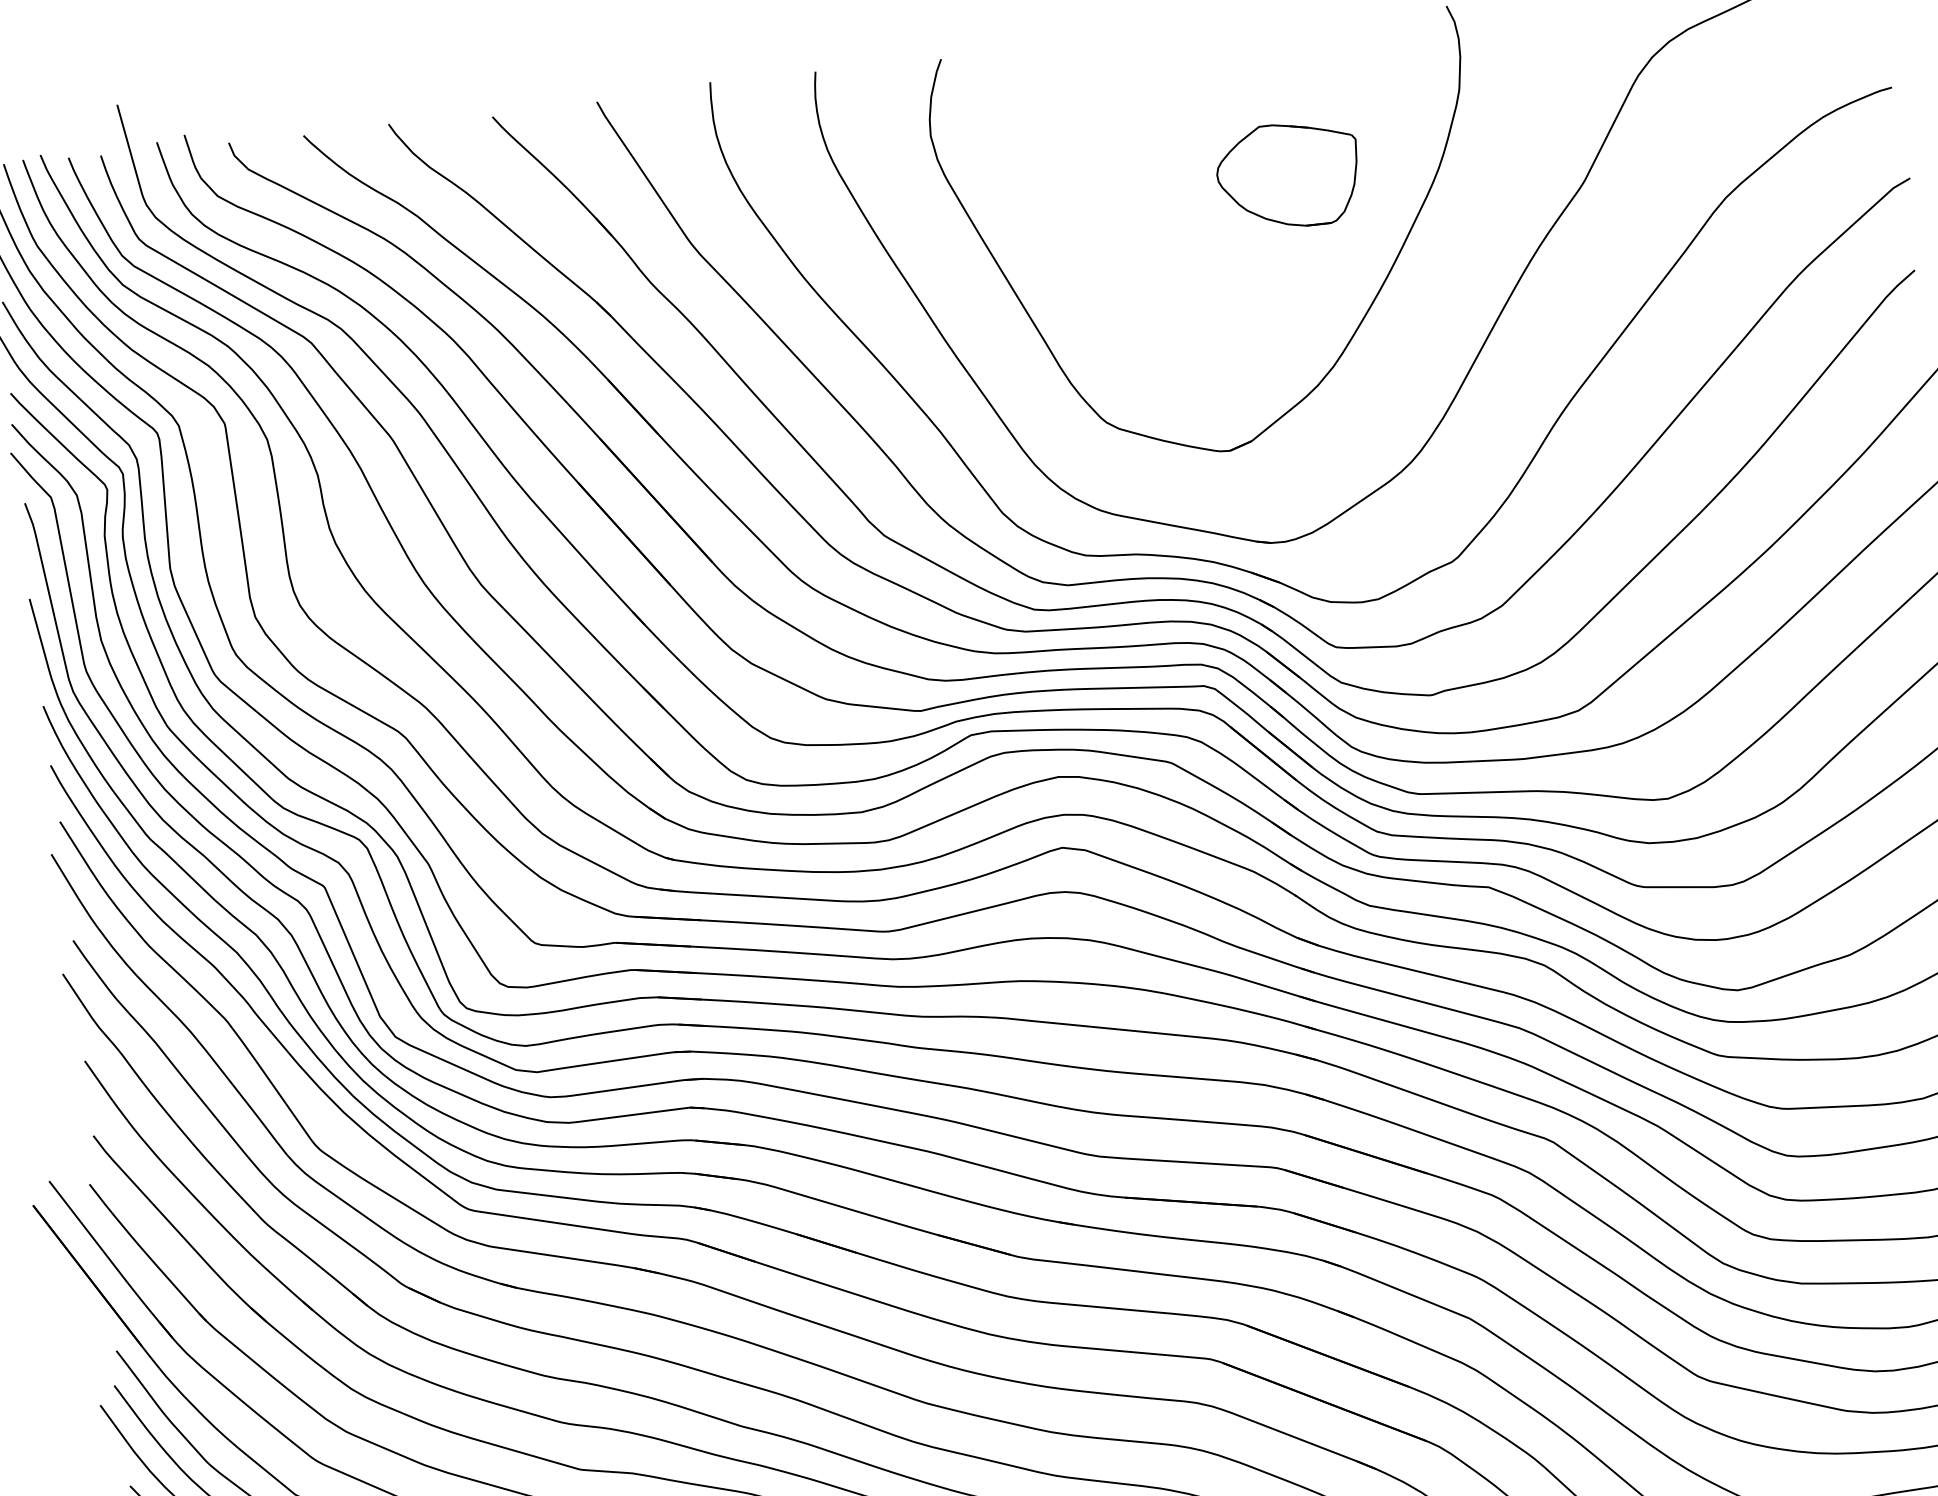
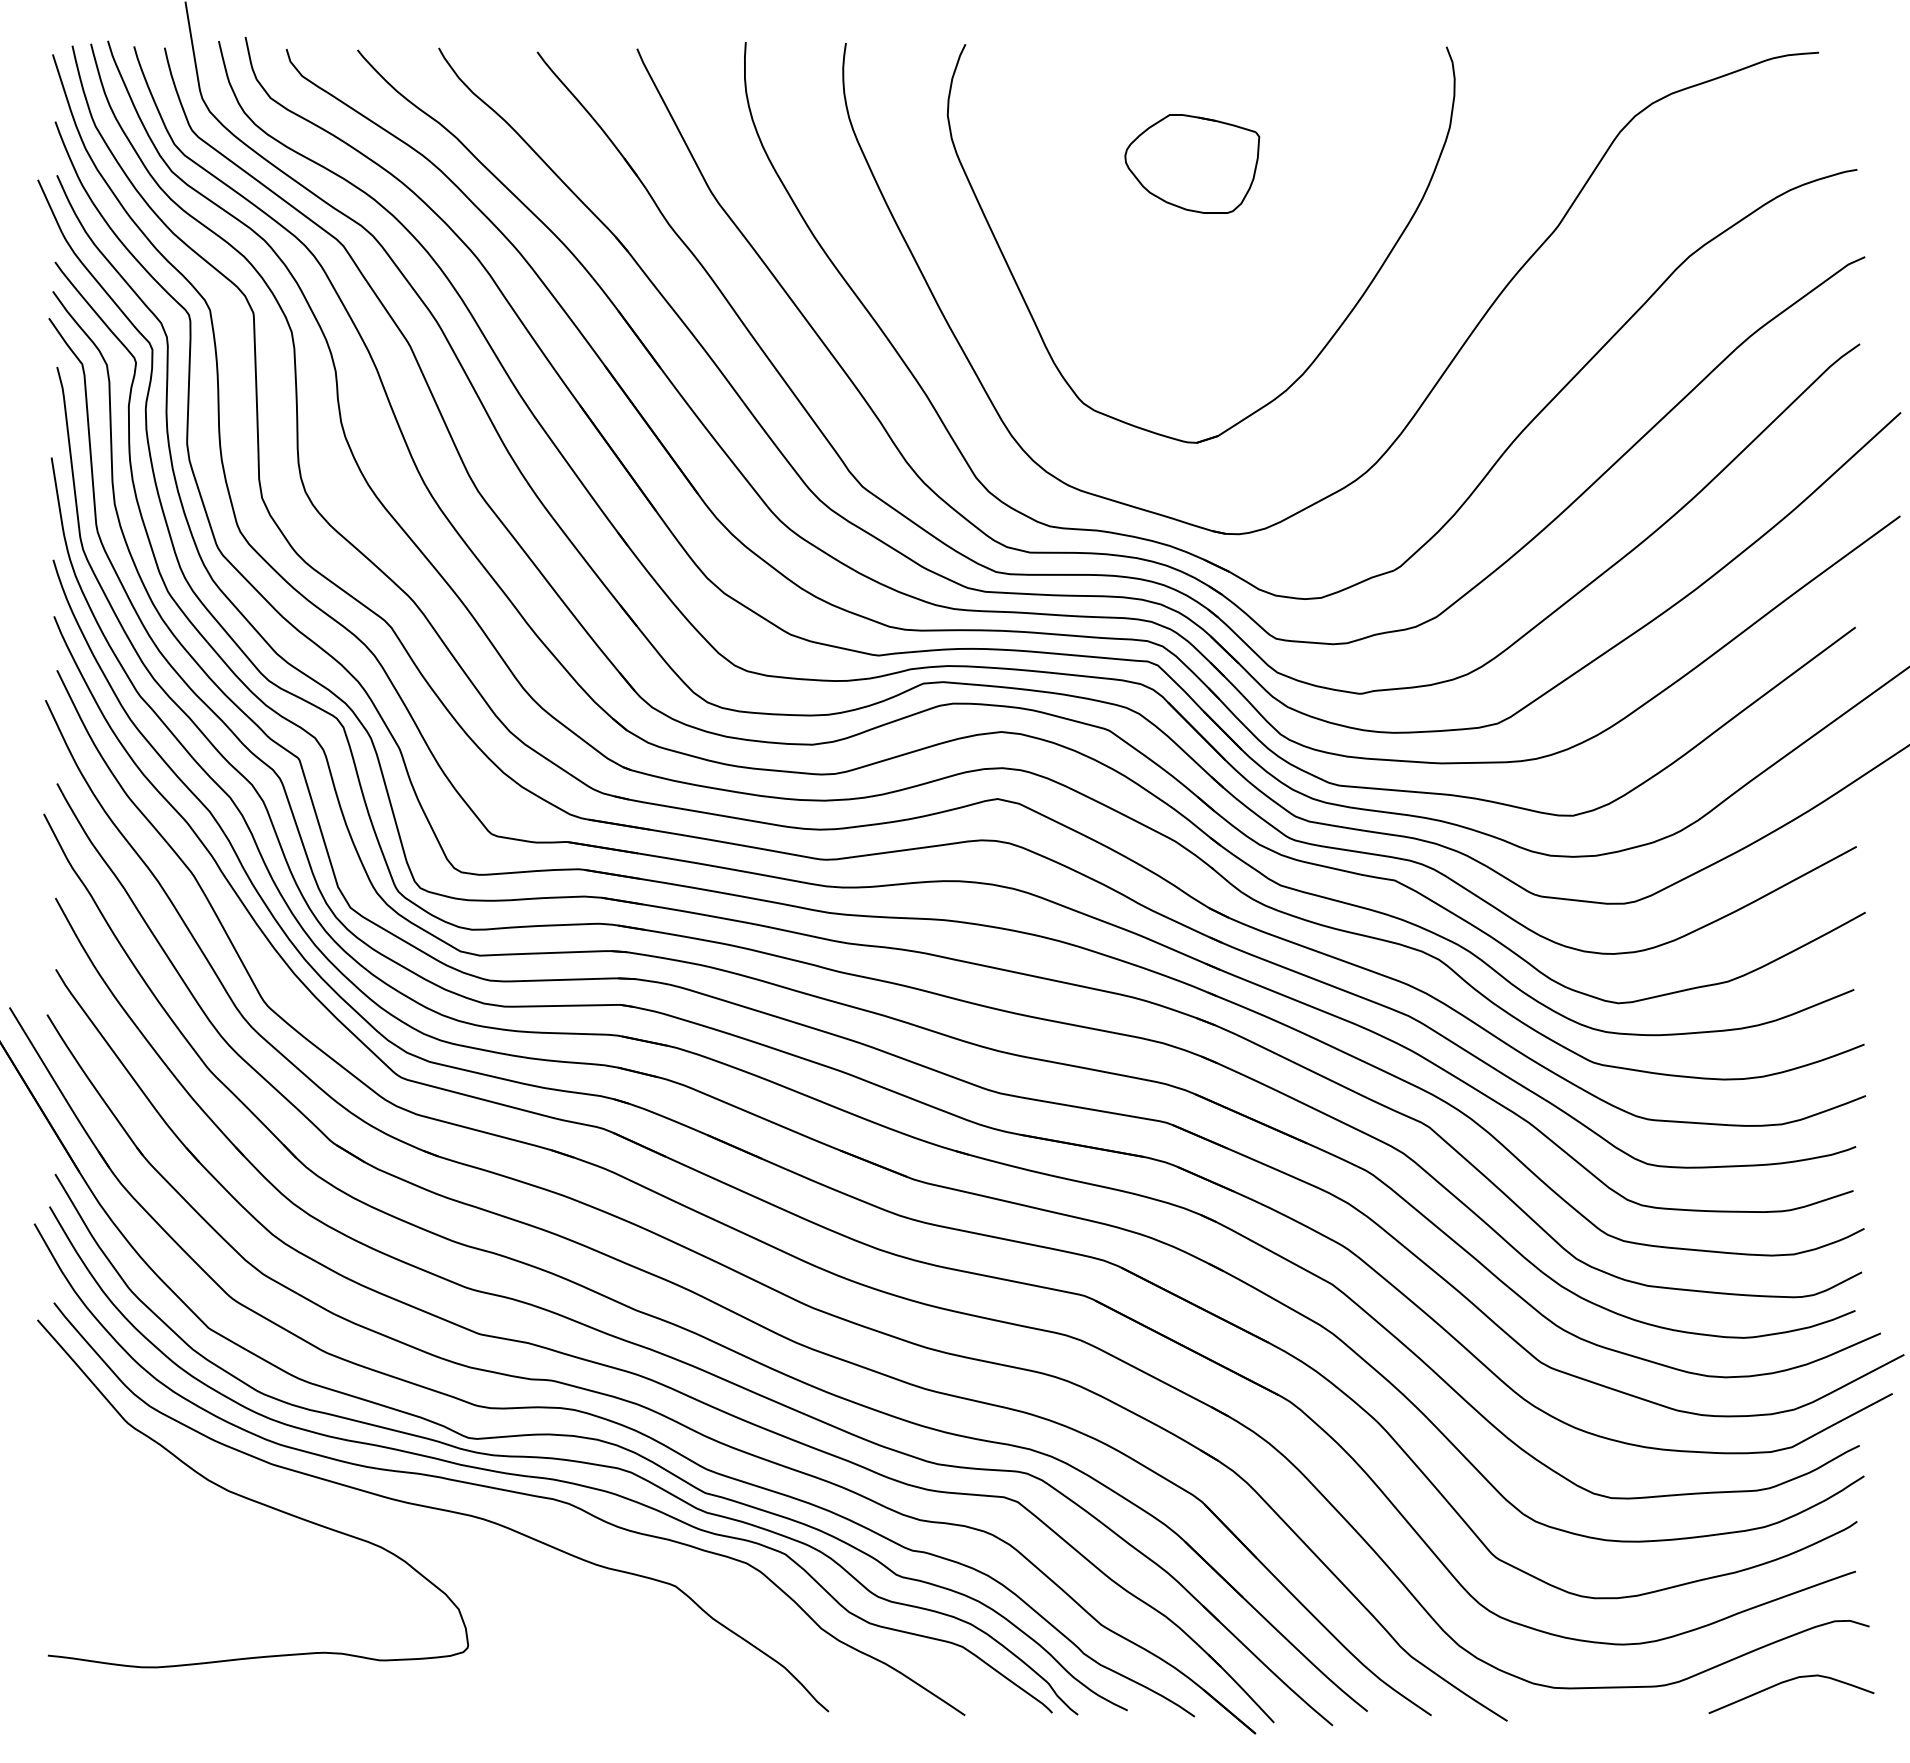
part: (1288, 175) -> (1192, 163), moved

